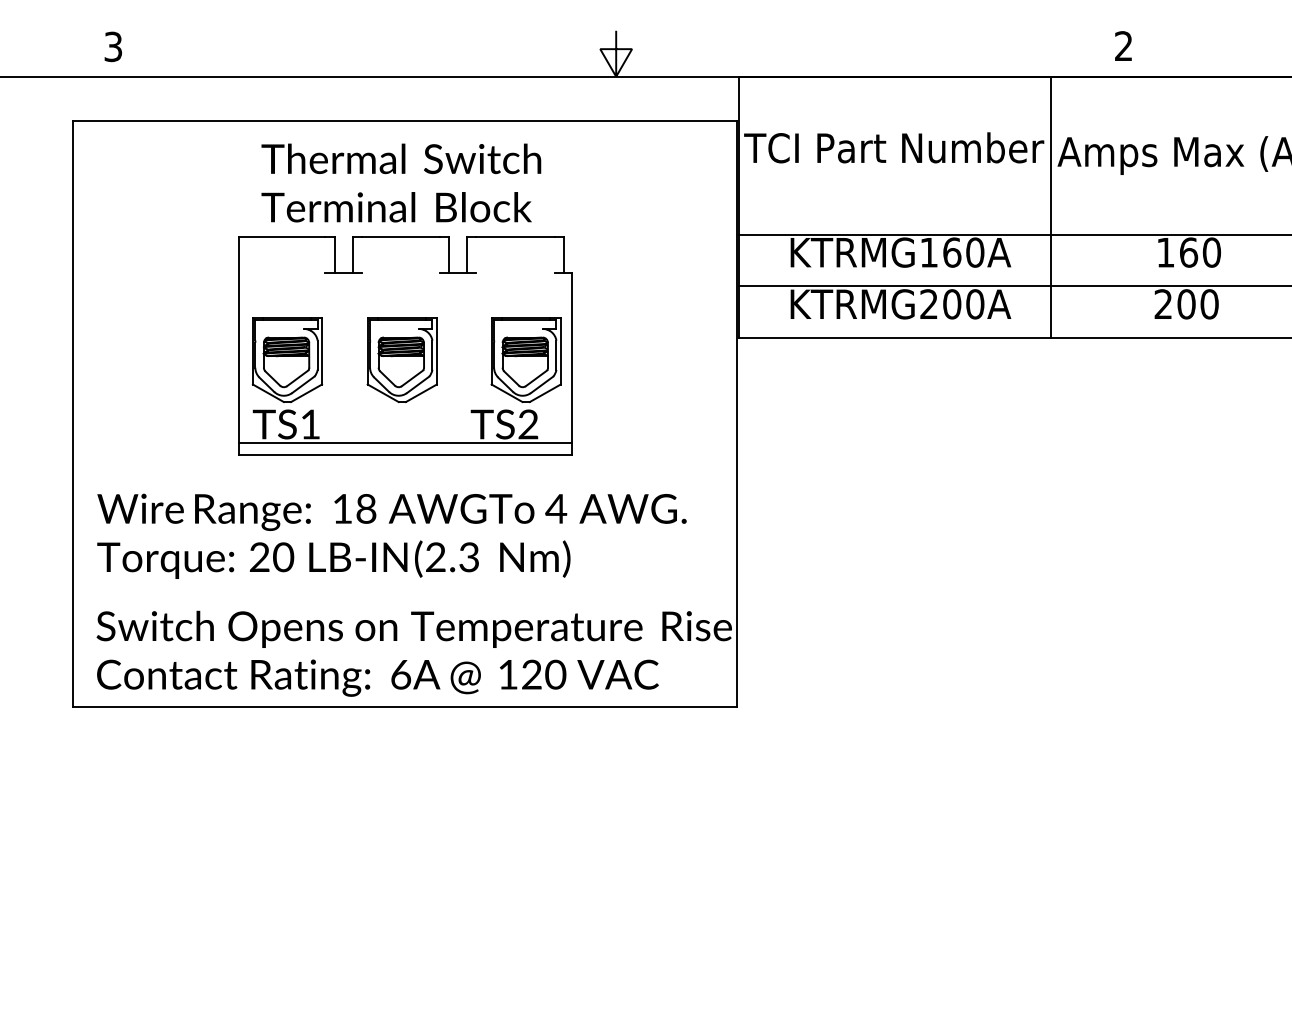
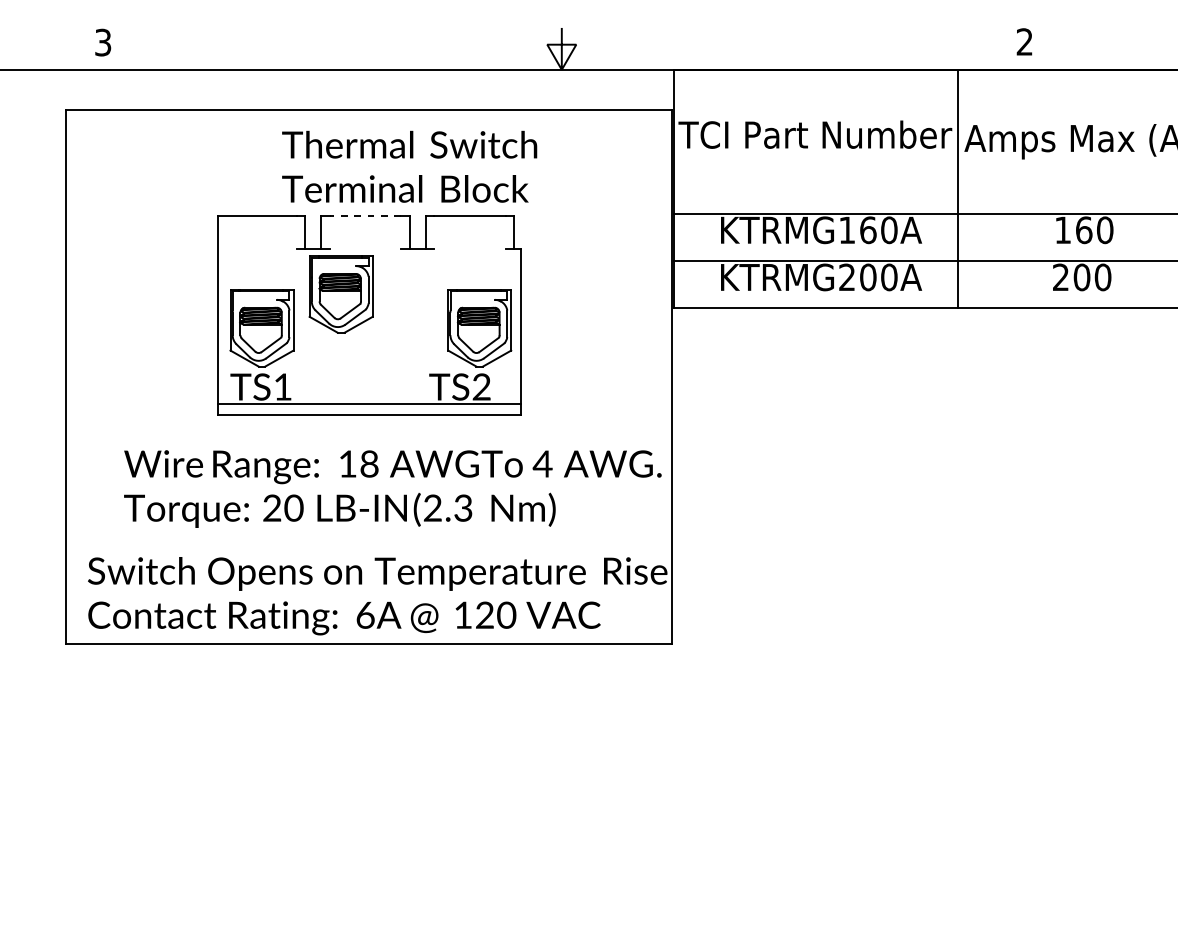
text: (401, 182) -> (409, 166), moved
line: (400, 236) -> (365, 215), solid -> dashed
part: (401, 359) -> (340, 294), moved
text: (391, 535) -> (392, 488), moved

